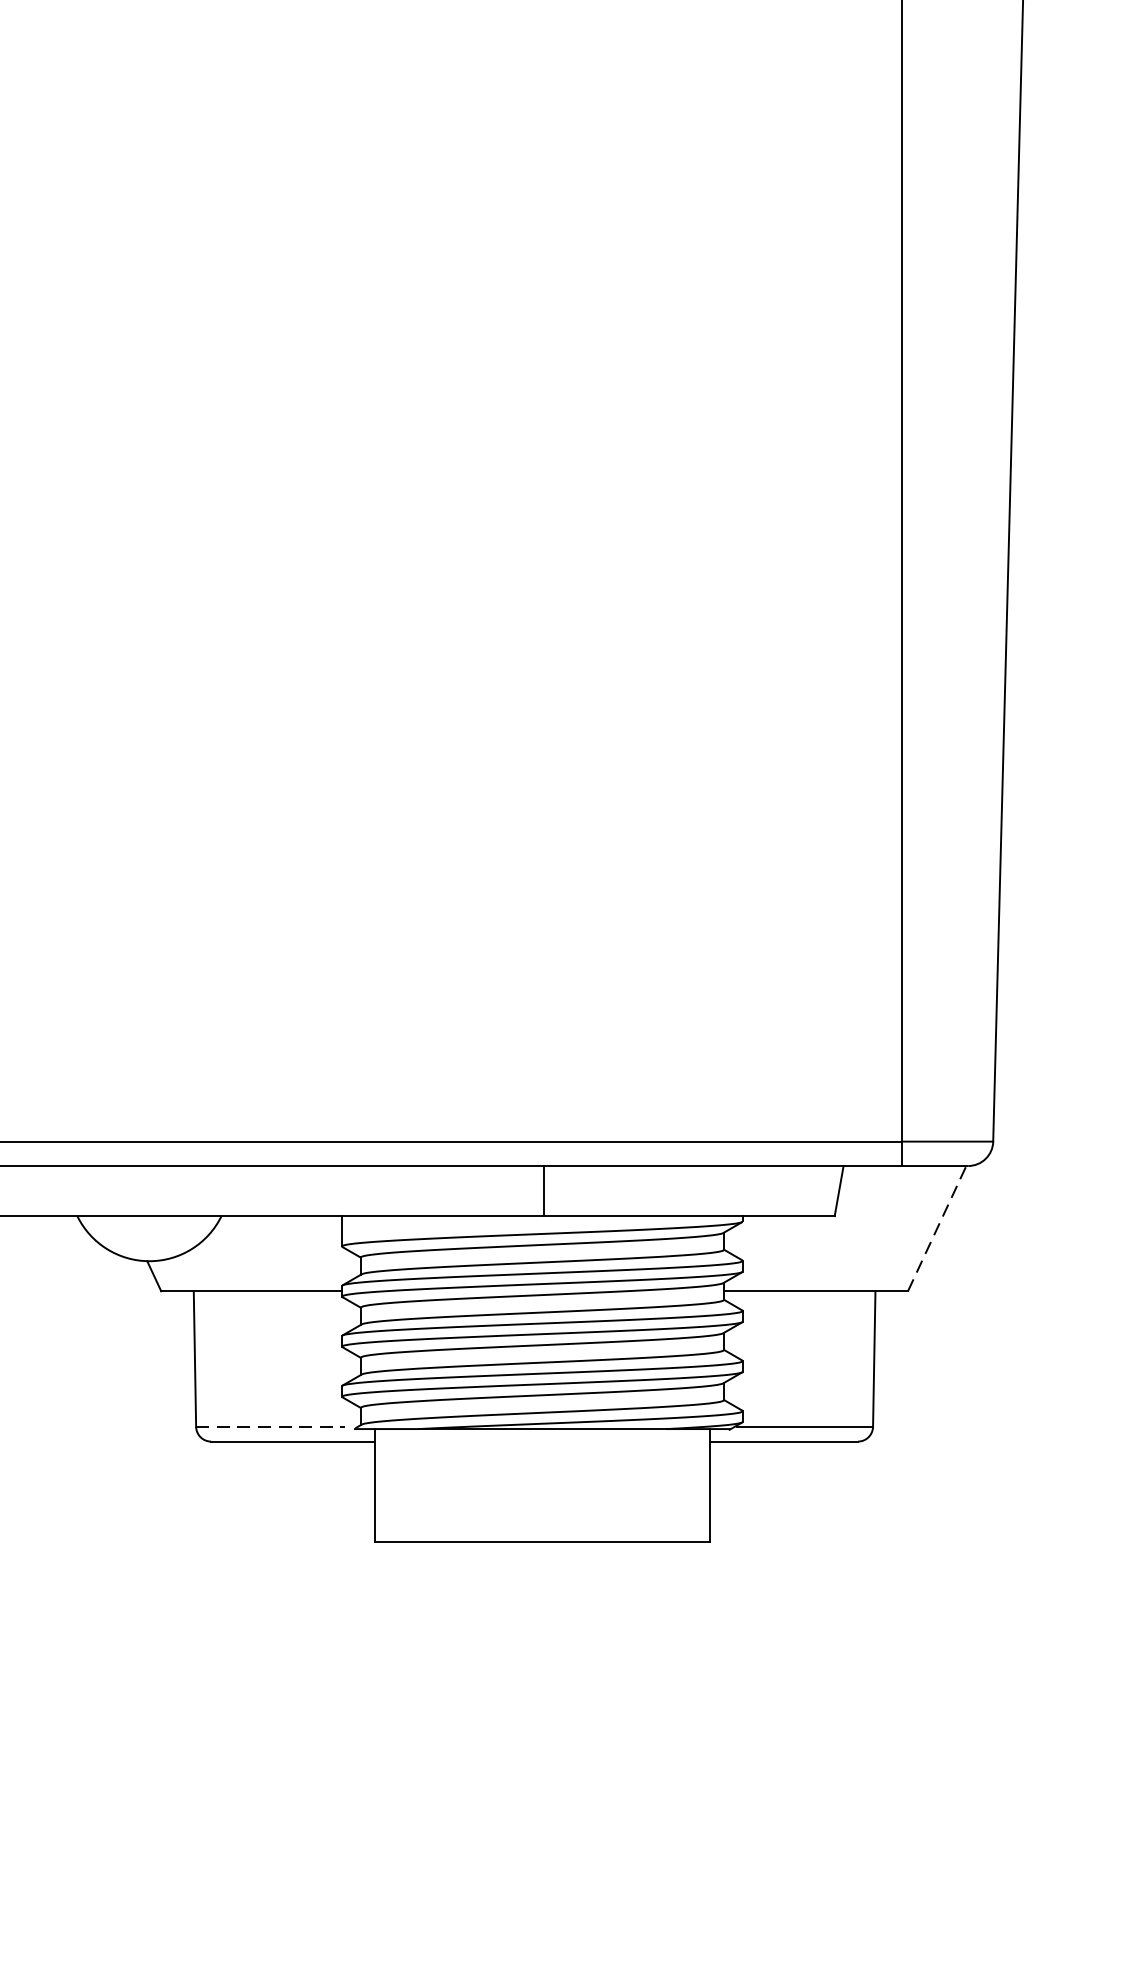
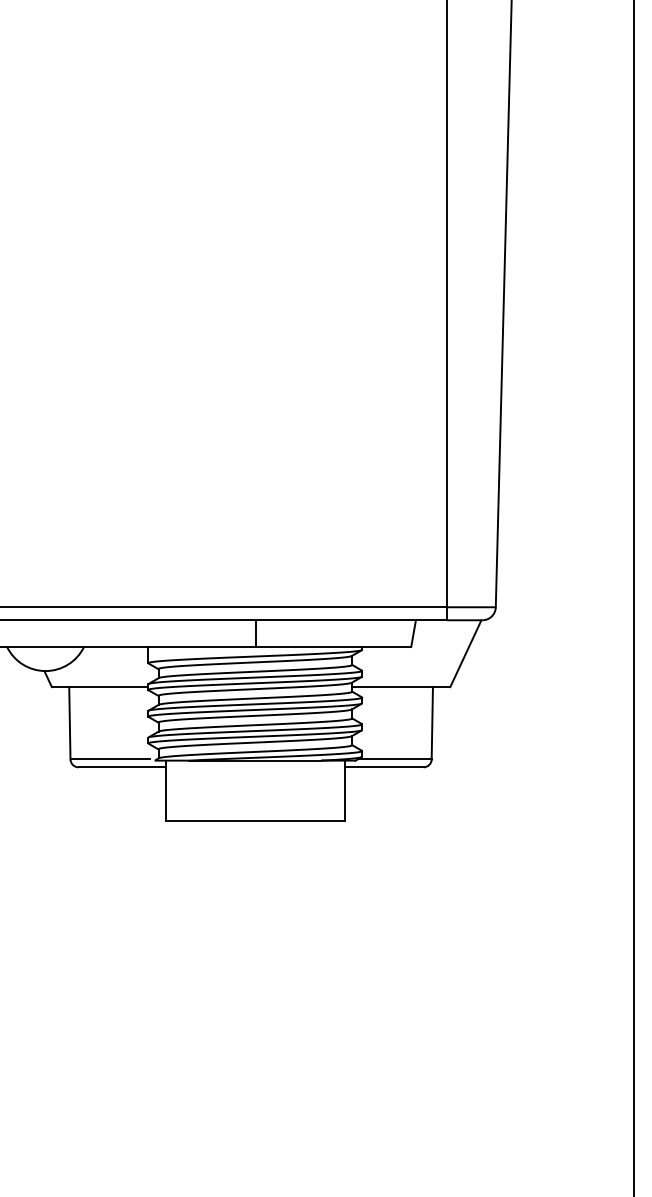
line: (936, 1228) -> (465, 653), dashed -> solid
line: (271, 1426) -> (110, 759), dashed -> solid

